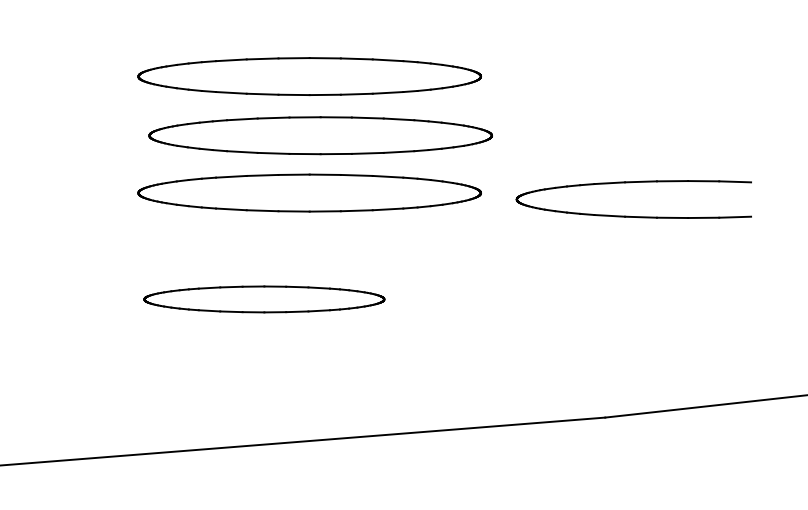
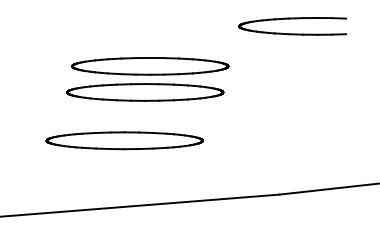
part: (310, 76) -> (145, 39), removed
part: (633, 184) -> (292, 19), moved
part: (264, 298) -> (124, 140), size x1.43

